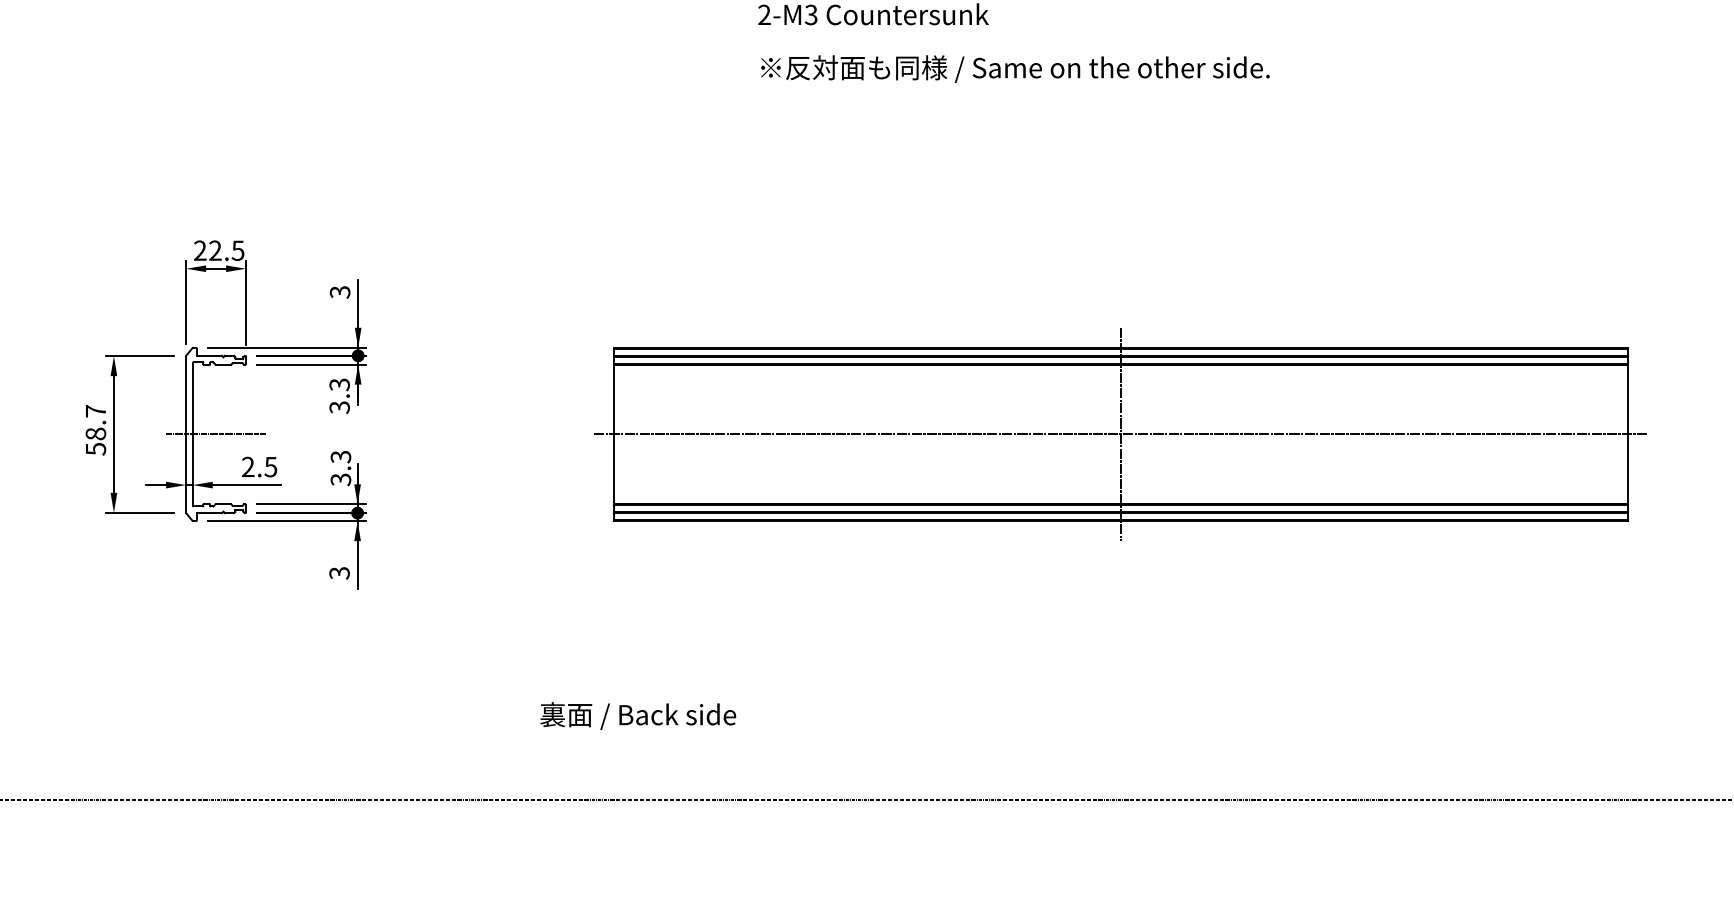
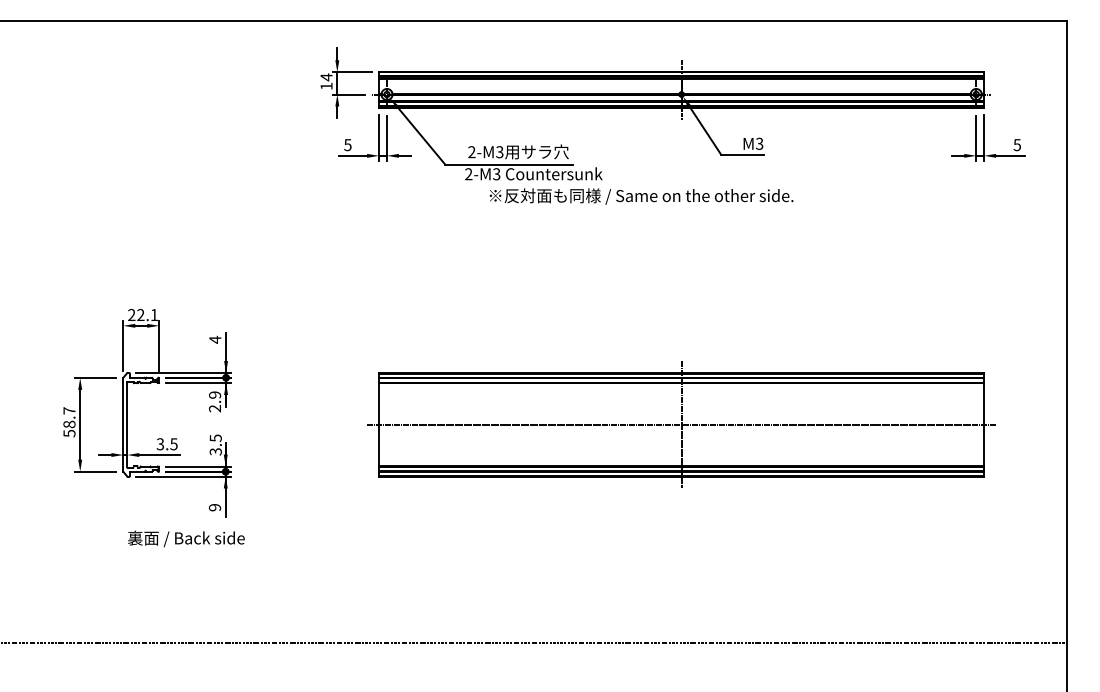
text: (1015, 68) -> (641, 196), moved
text: (238, 251) -> (154, 315), 22.5 -> 22.1
text: (340, 291) -> (215, 339), 3 -> 4
text: (340, 395) -> (215, 401), 3.3 -> 2.9
line: (216, 433) -> (141, 424), removed
text: (340, 455) -> (215, 437), 3.3 -> 3.5
text: (248, 467) -> (160, 444), 2.5 -> 3.5
text: (338, 572) -> (214, 507), 3 -> 9
text: (638, 715) -> (186, 538), moved

